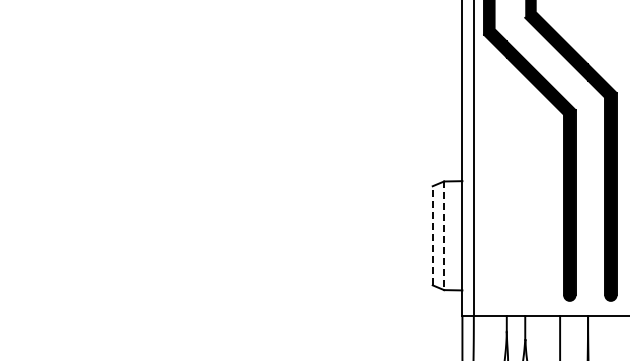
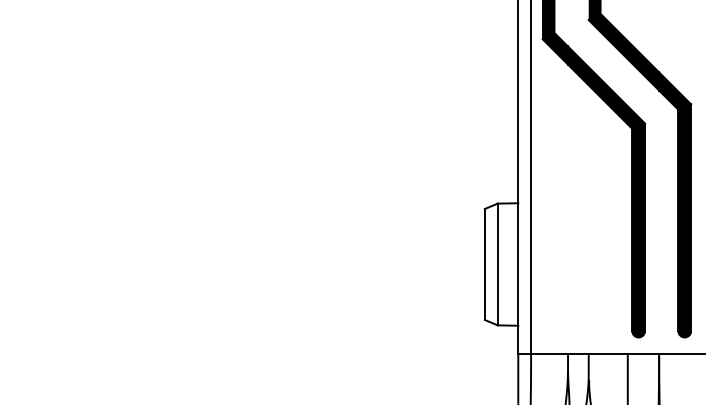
line: (432, 235) -> (484, 264), dashed -> solid
line: (444, 236) -> (498, 265), dashed -> solid

